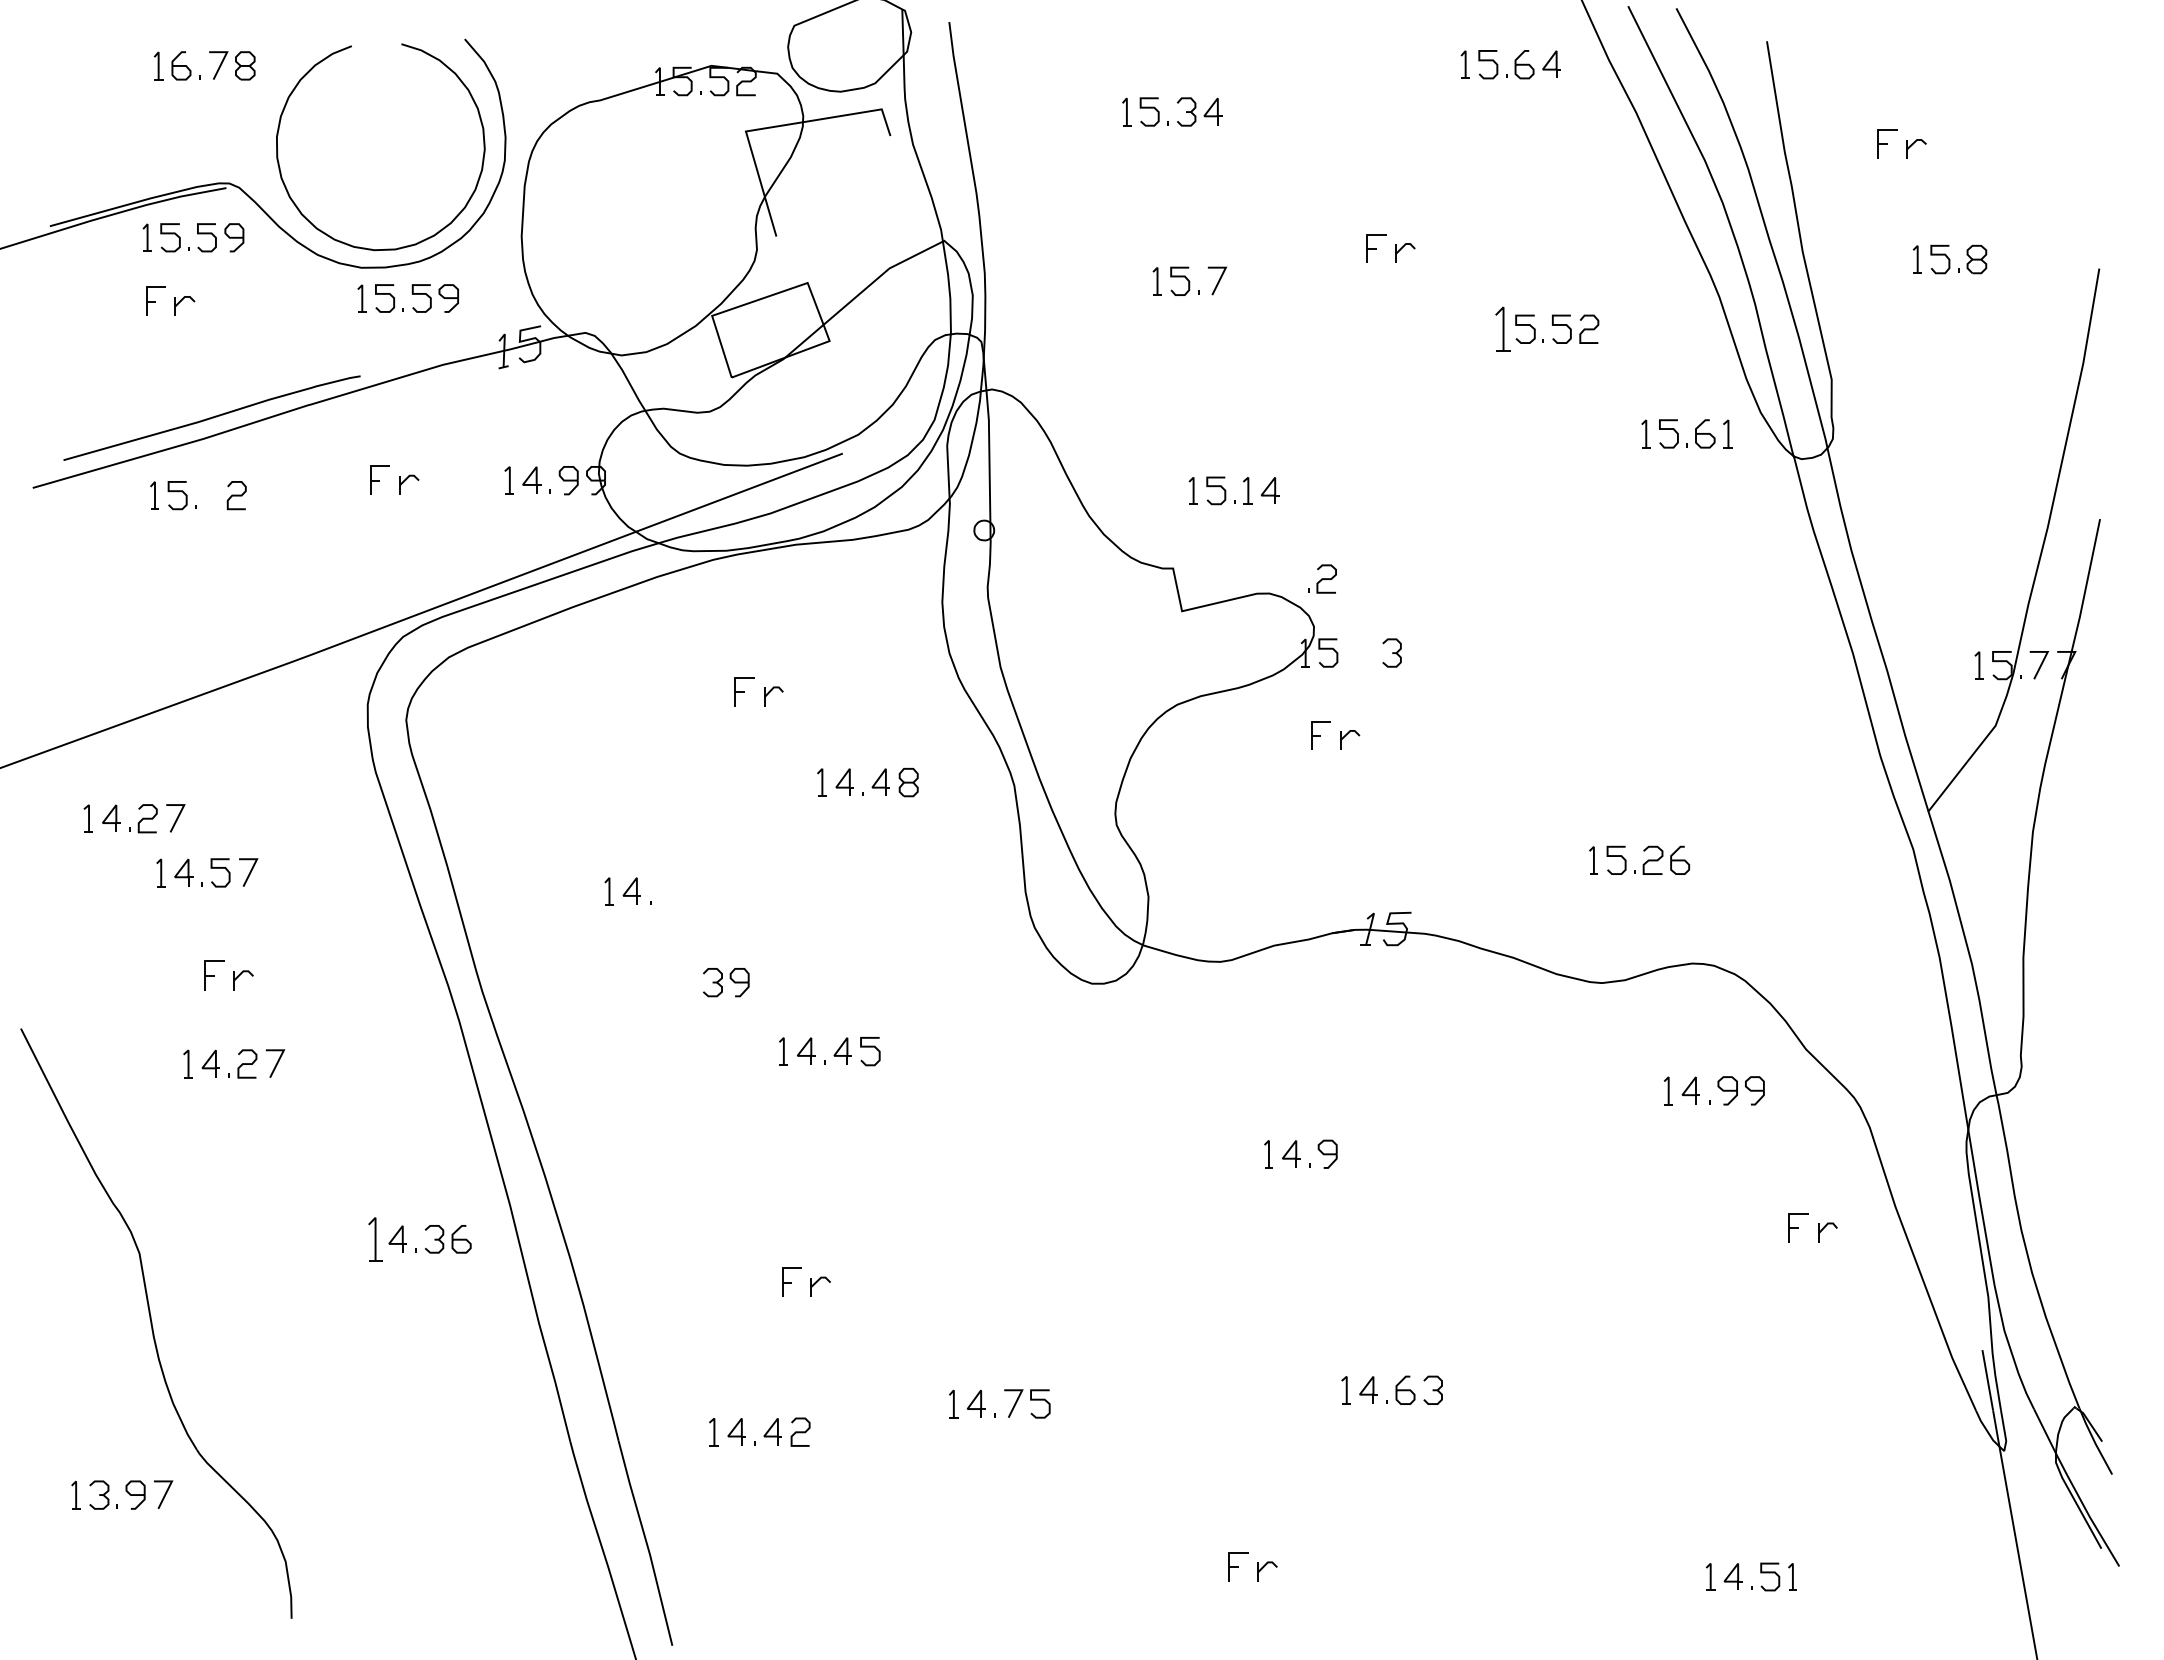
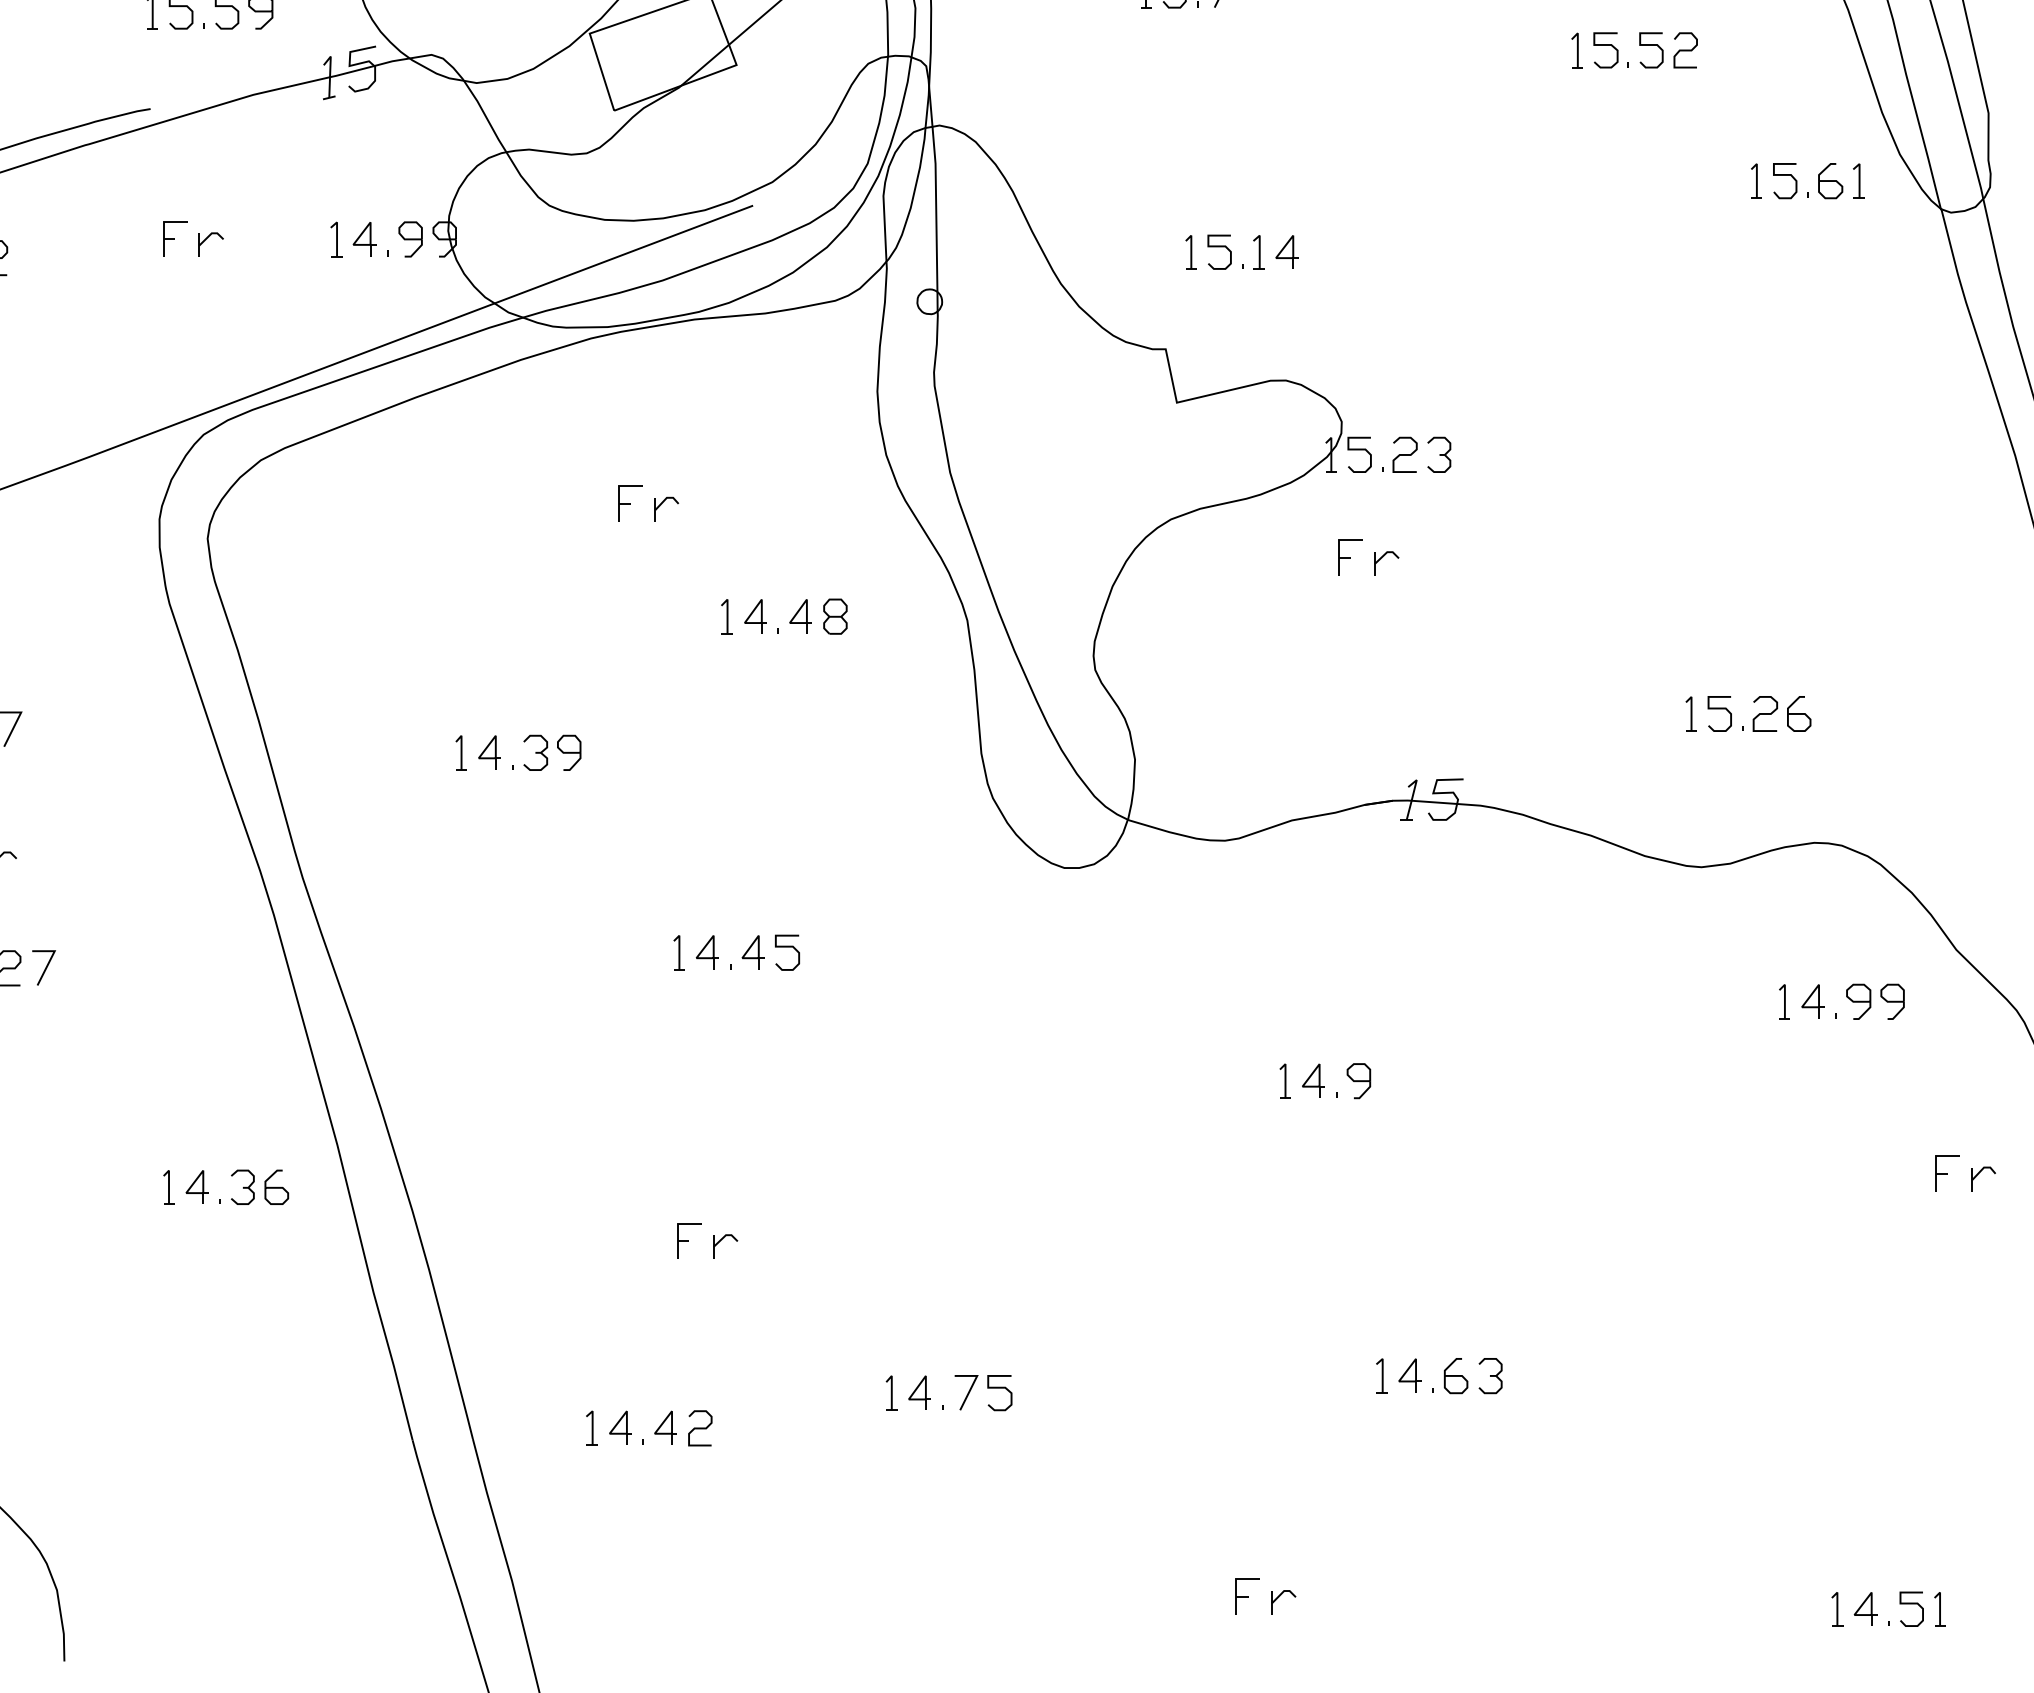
part: (1501, 329) -> (1576, 50), size x0.62
part: (1322, 578) -> (1399, 454), moved
part: (726, 982) -> (552, 752), moved
part: (374, 1239) -> (167, 1187), size x0.62

